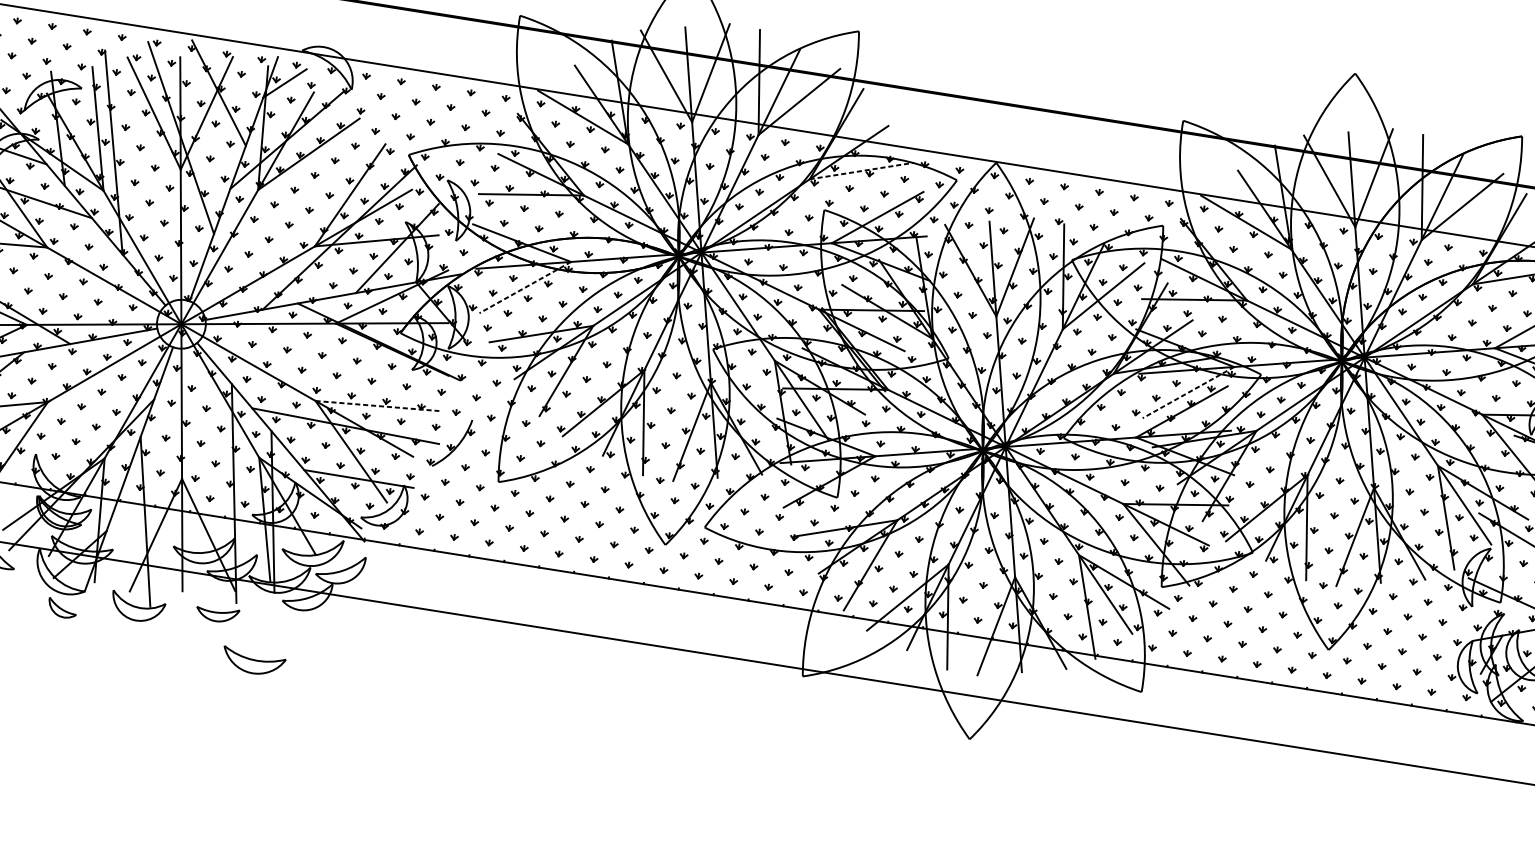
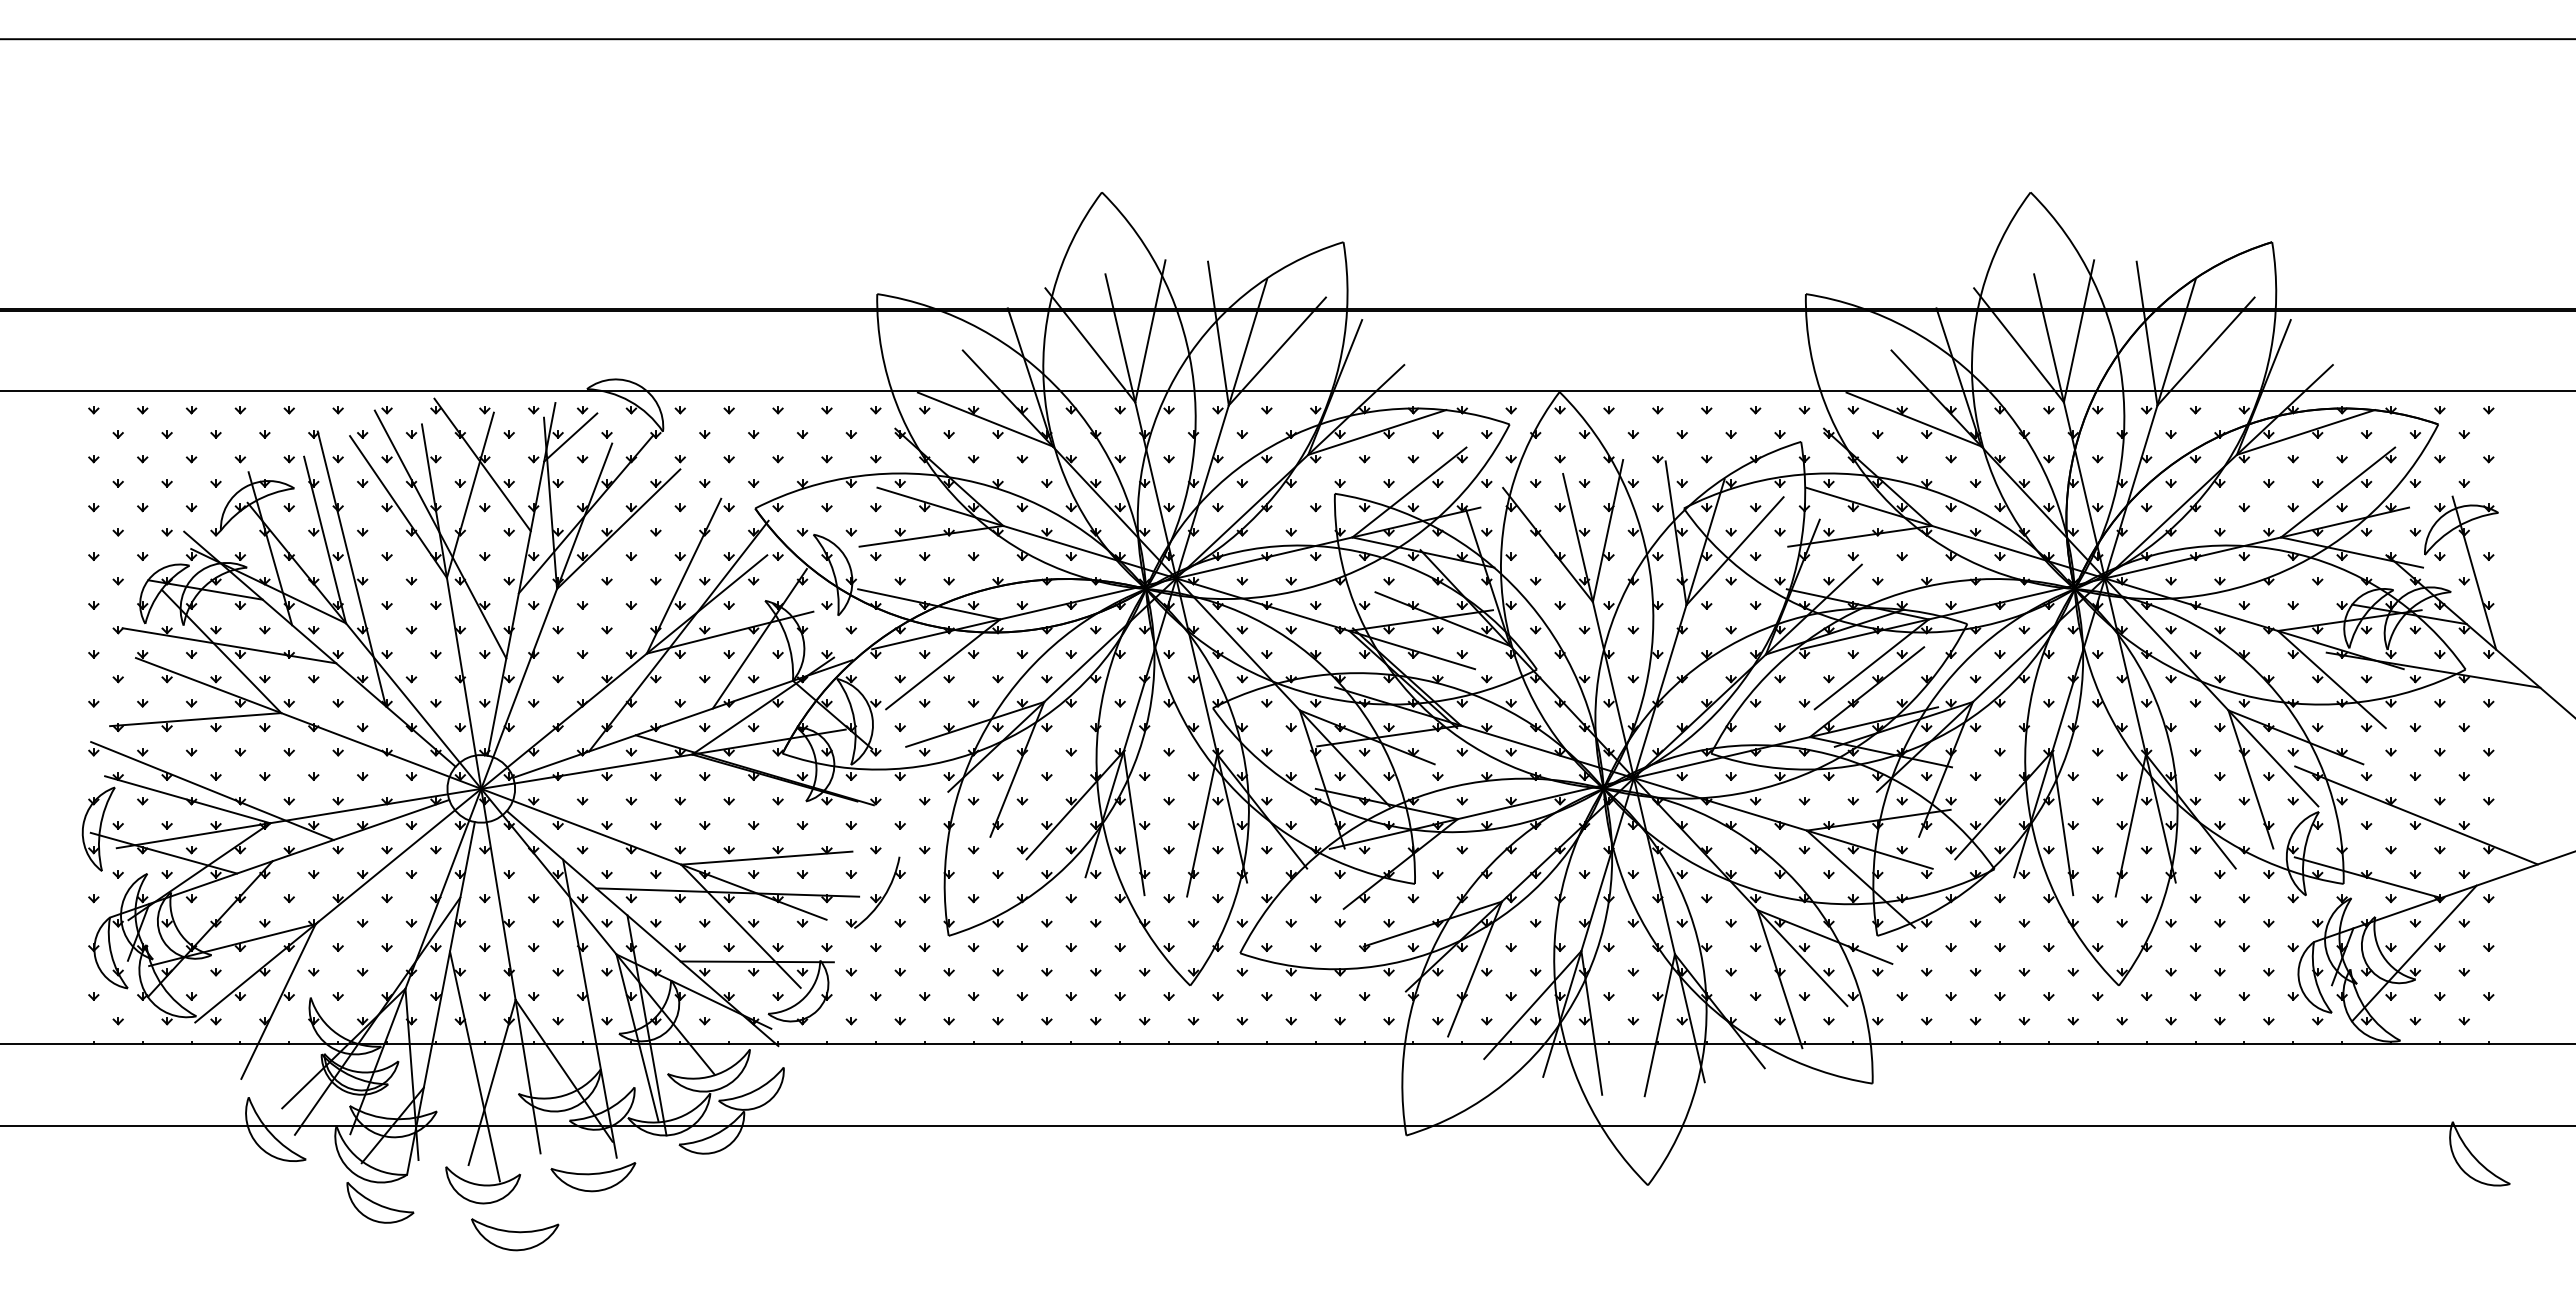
line: (861, 171) -> (1377, 432), dashed -> solid
line: (525, 287) -> (943, 664), dashed -> solid
line: (1188, 392) -> (1871, 664), dashed -> solid
line: (377, 406) -> (766, 858), dashed -> solid
part: (62, 608) -> (380, 1202), size x1.67
part: (217, 614) -> (593, 1177), size x1.43
part: (253, 661) -> (515, 1234), moved

